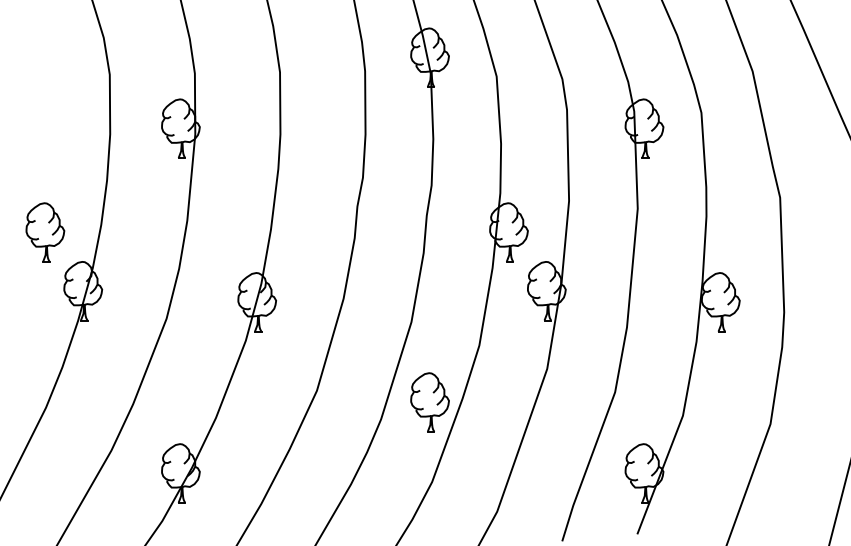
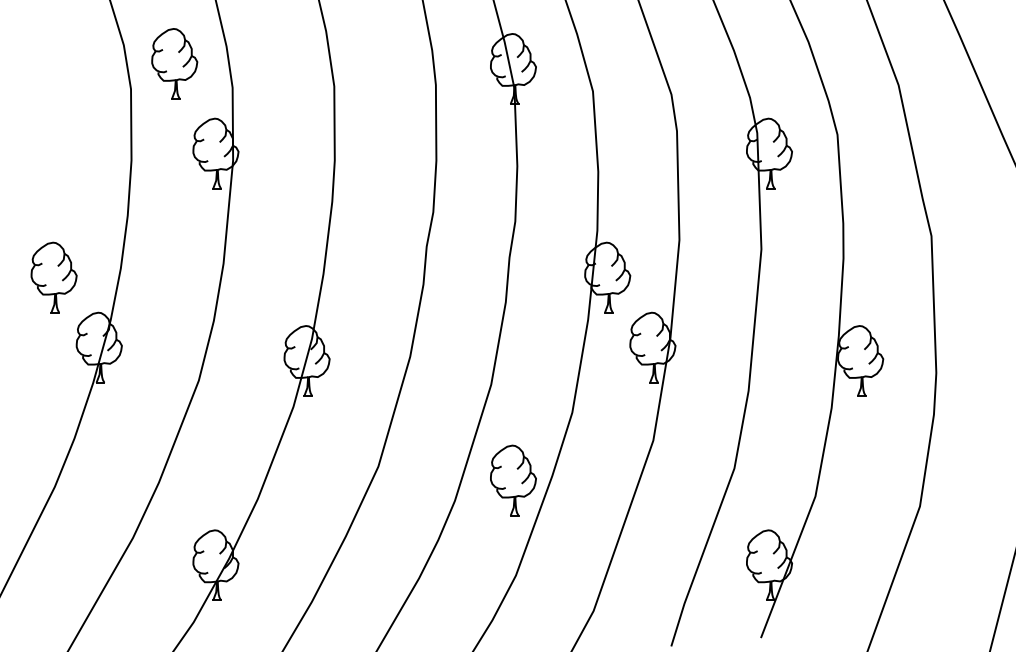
part: (146, 53) -> (174, 63), added

